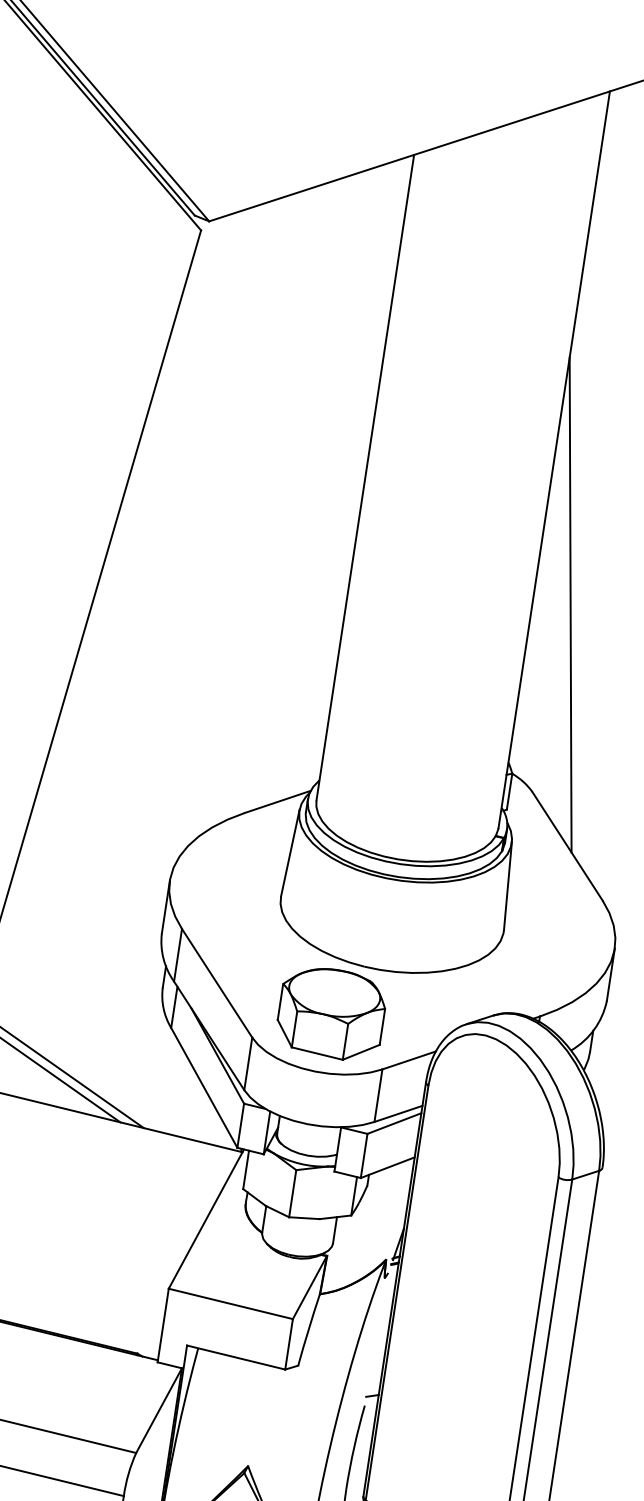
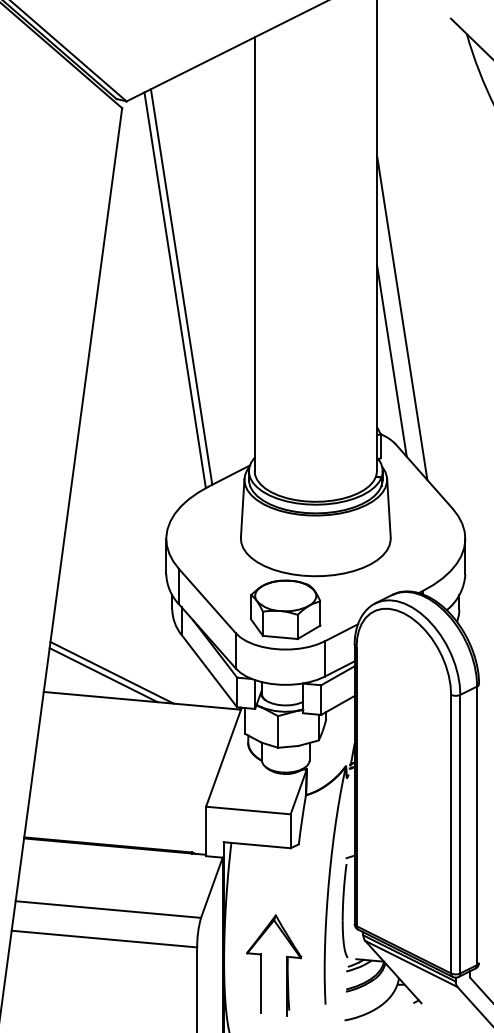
line: (249, 509) -> (181, 286), added
line: (237, 513) -> (174, 290), added
line: (545, 666) -> (391, 360), added

